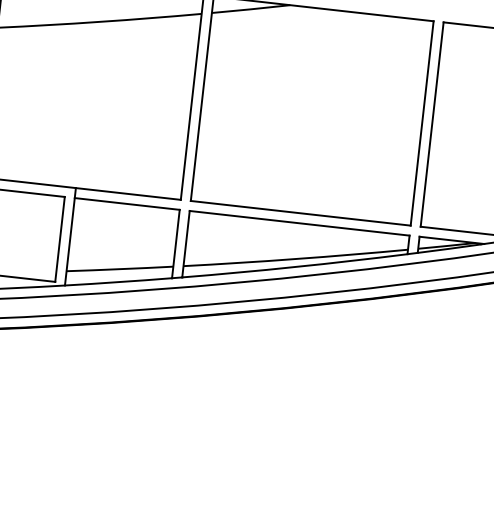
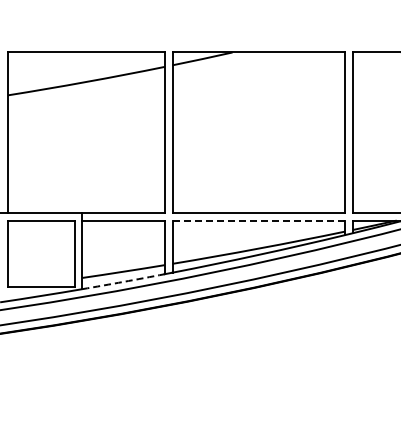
line: (300, 223) -> (259, 220), solid -> dashed
arc: (118, 281) -> (123, 281), solid -> dashed

